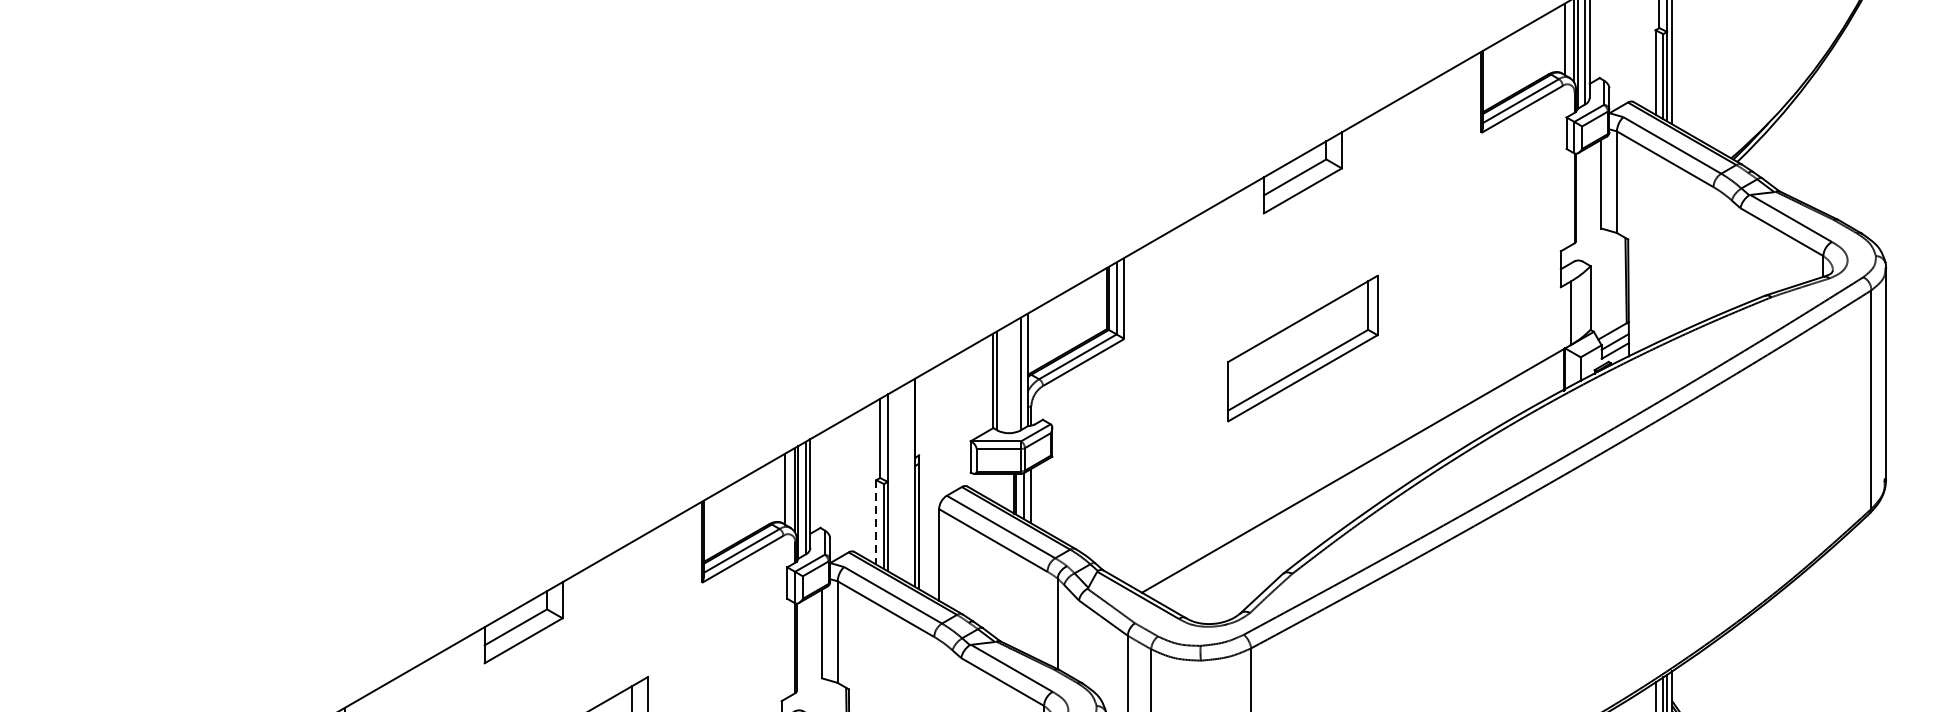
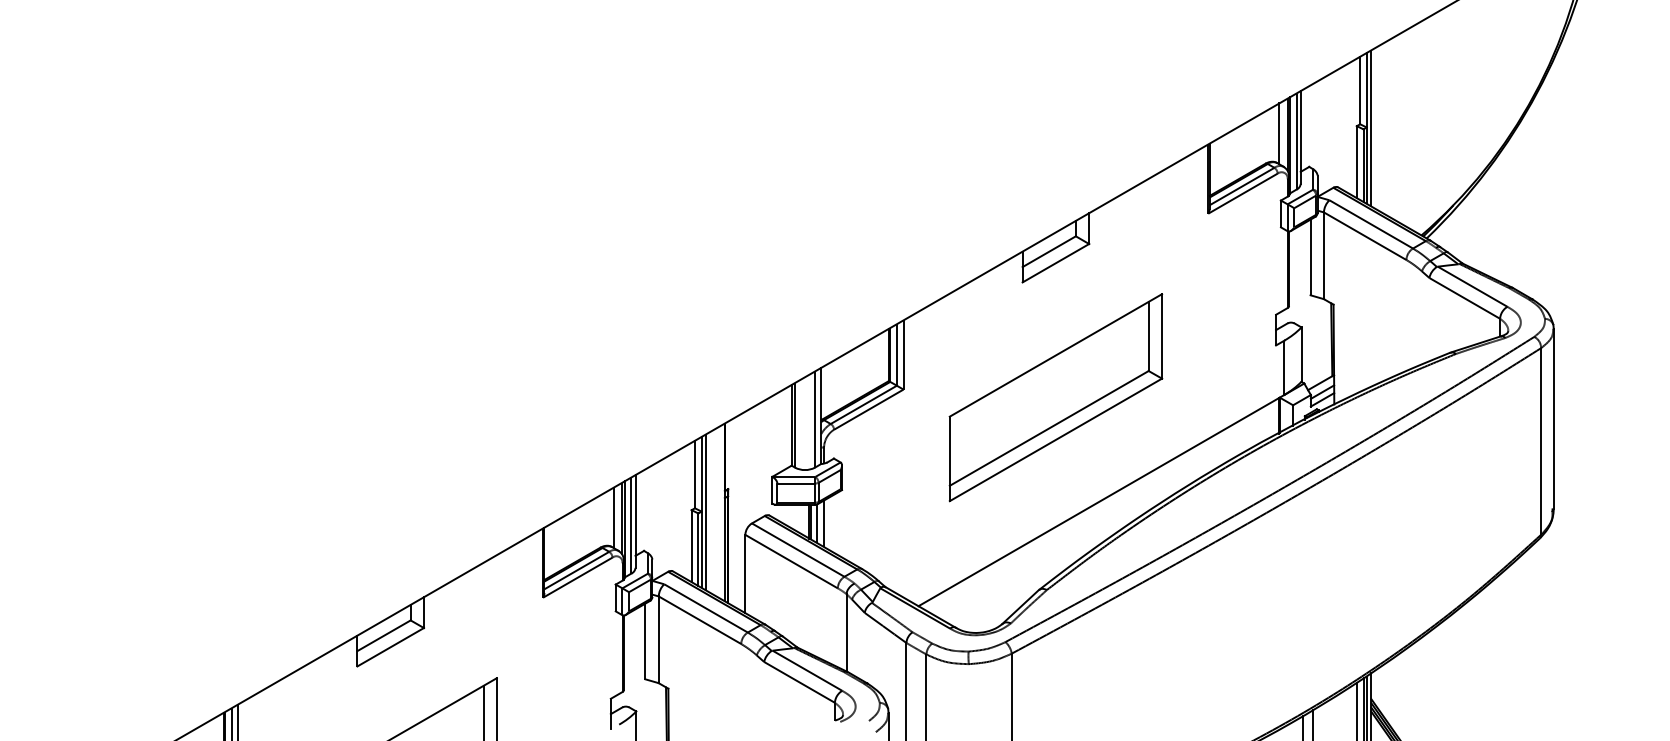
part: (1302, 348) -> (1055, 397), size x1.67
line: (892, 482) -> (705, 512), added
line: (876, 522) -> (691, 546), dashed -> solid

